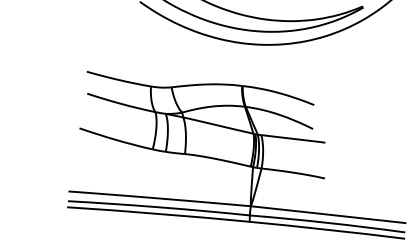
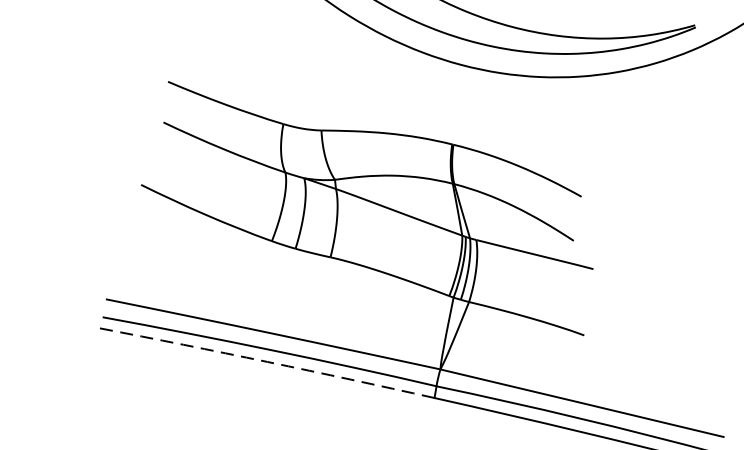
arc: (158, 213) -> (267, 361), solid -> dashed

